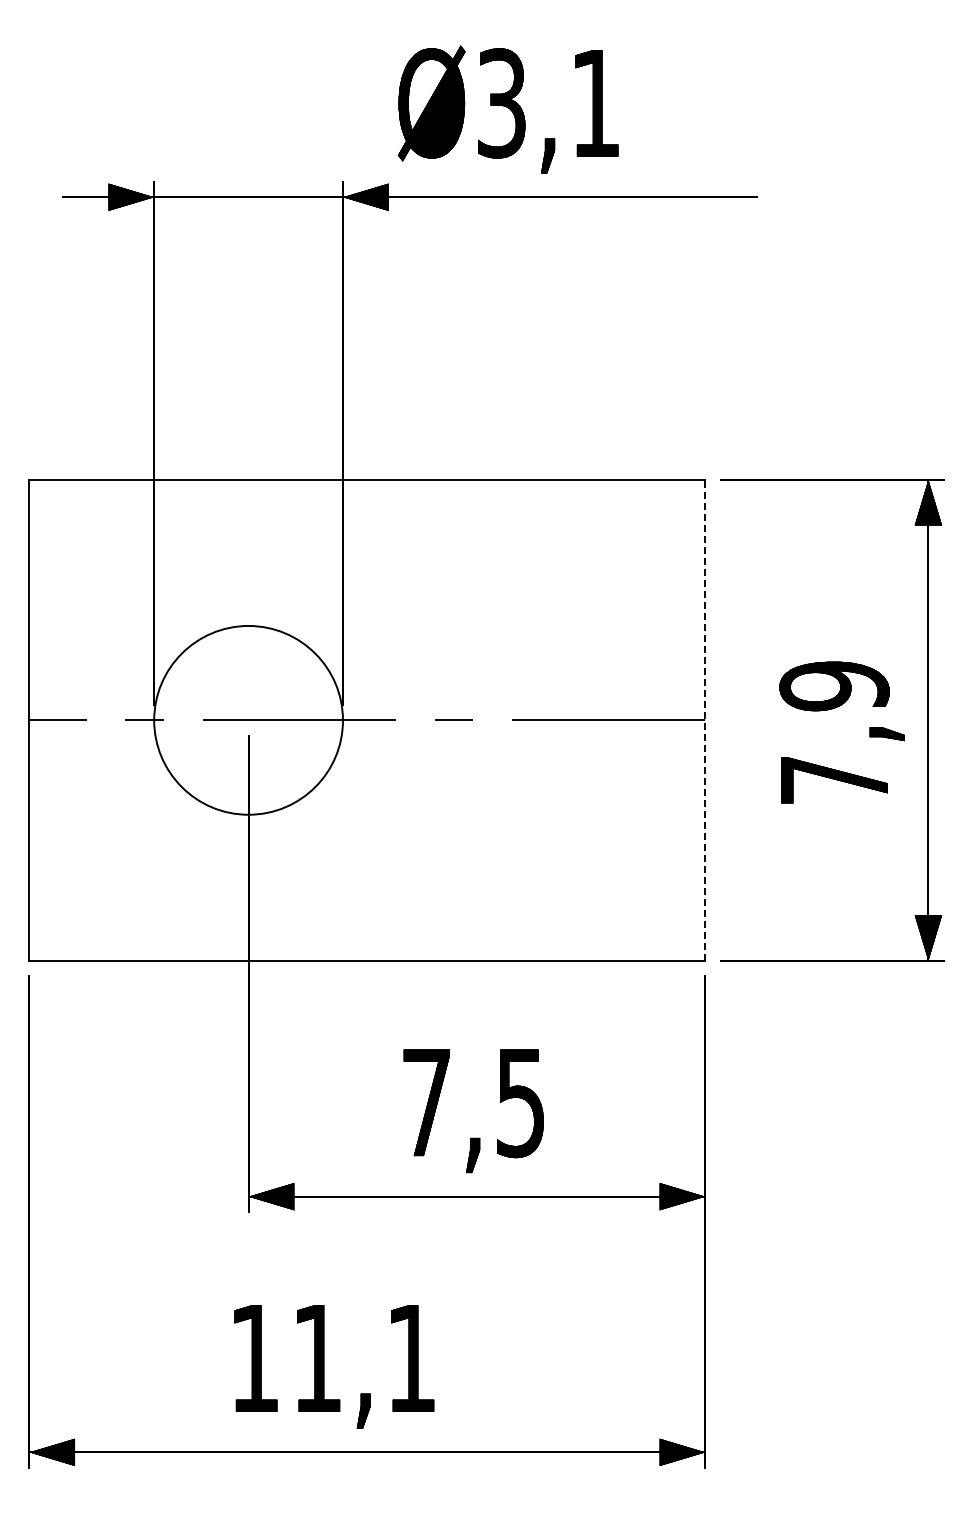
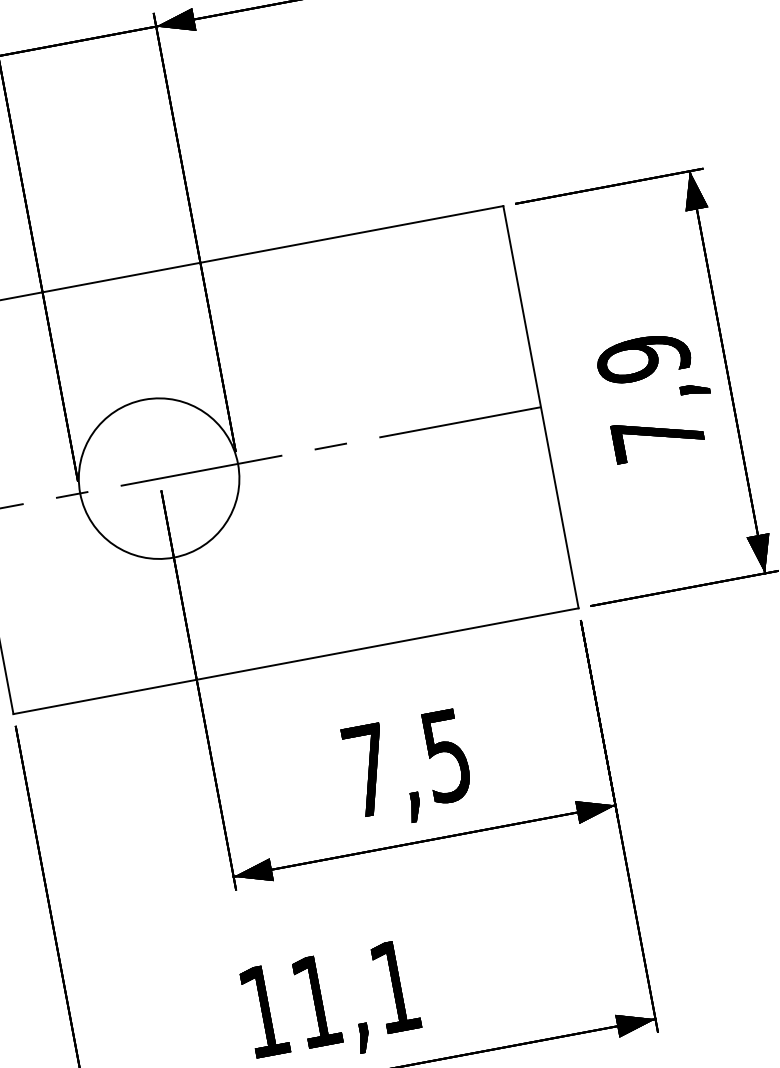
line: (705, 720) -> (541, 407), dashed -> solid

